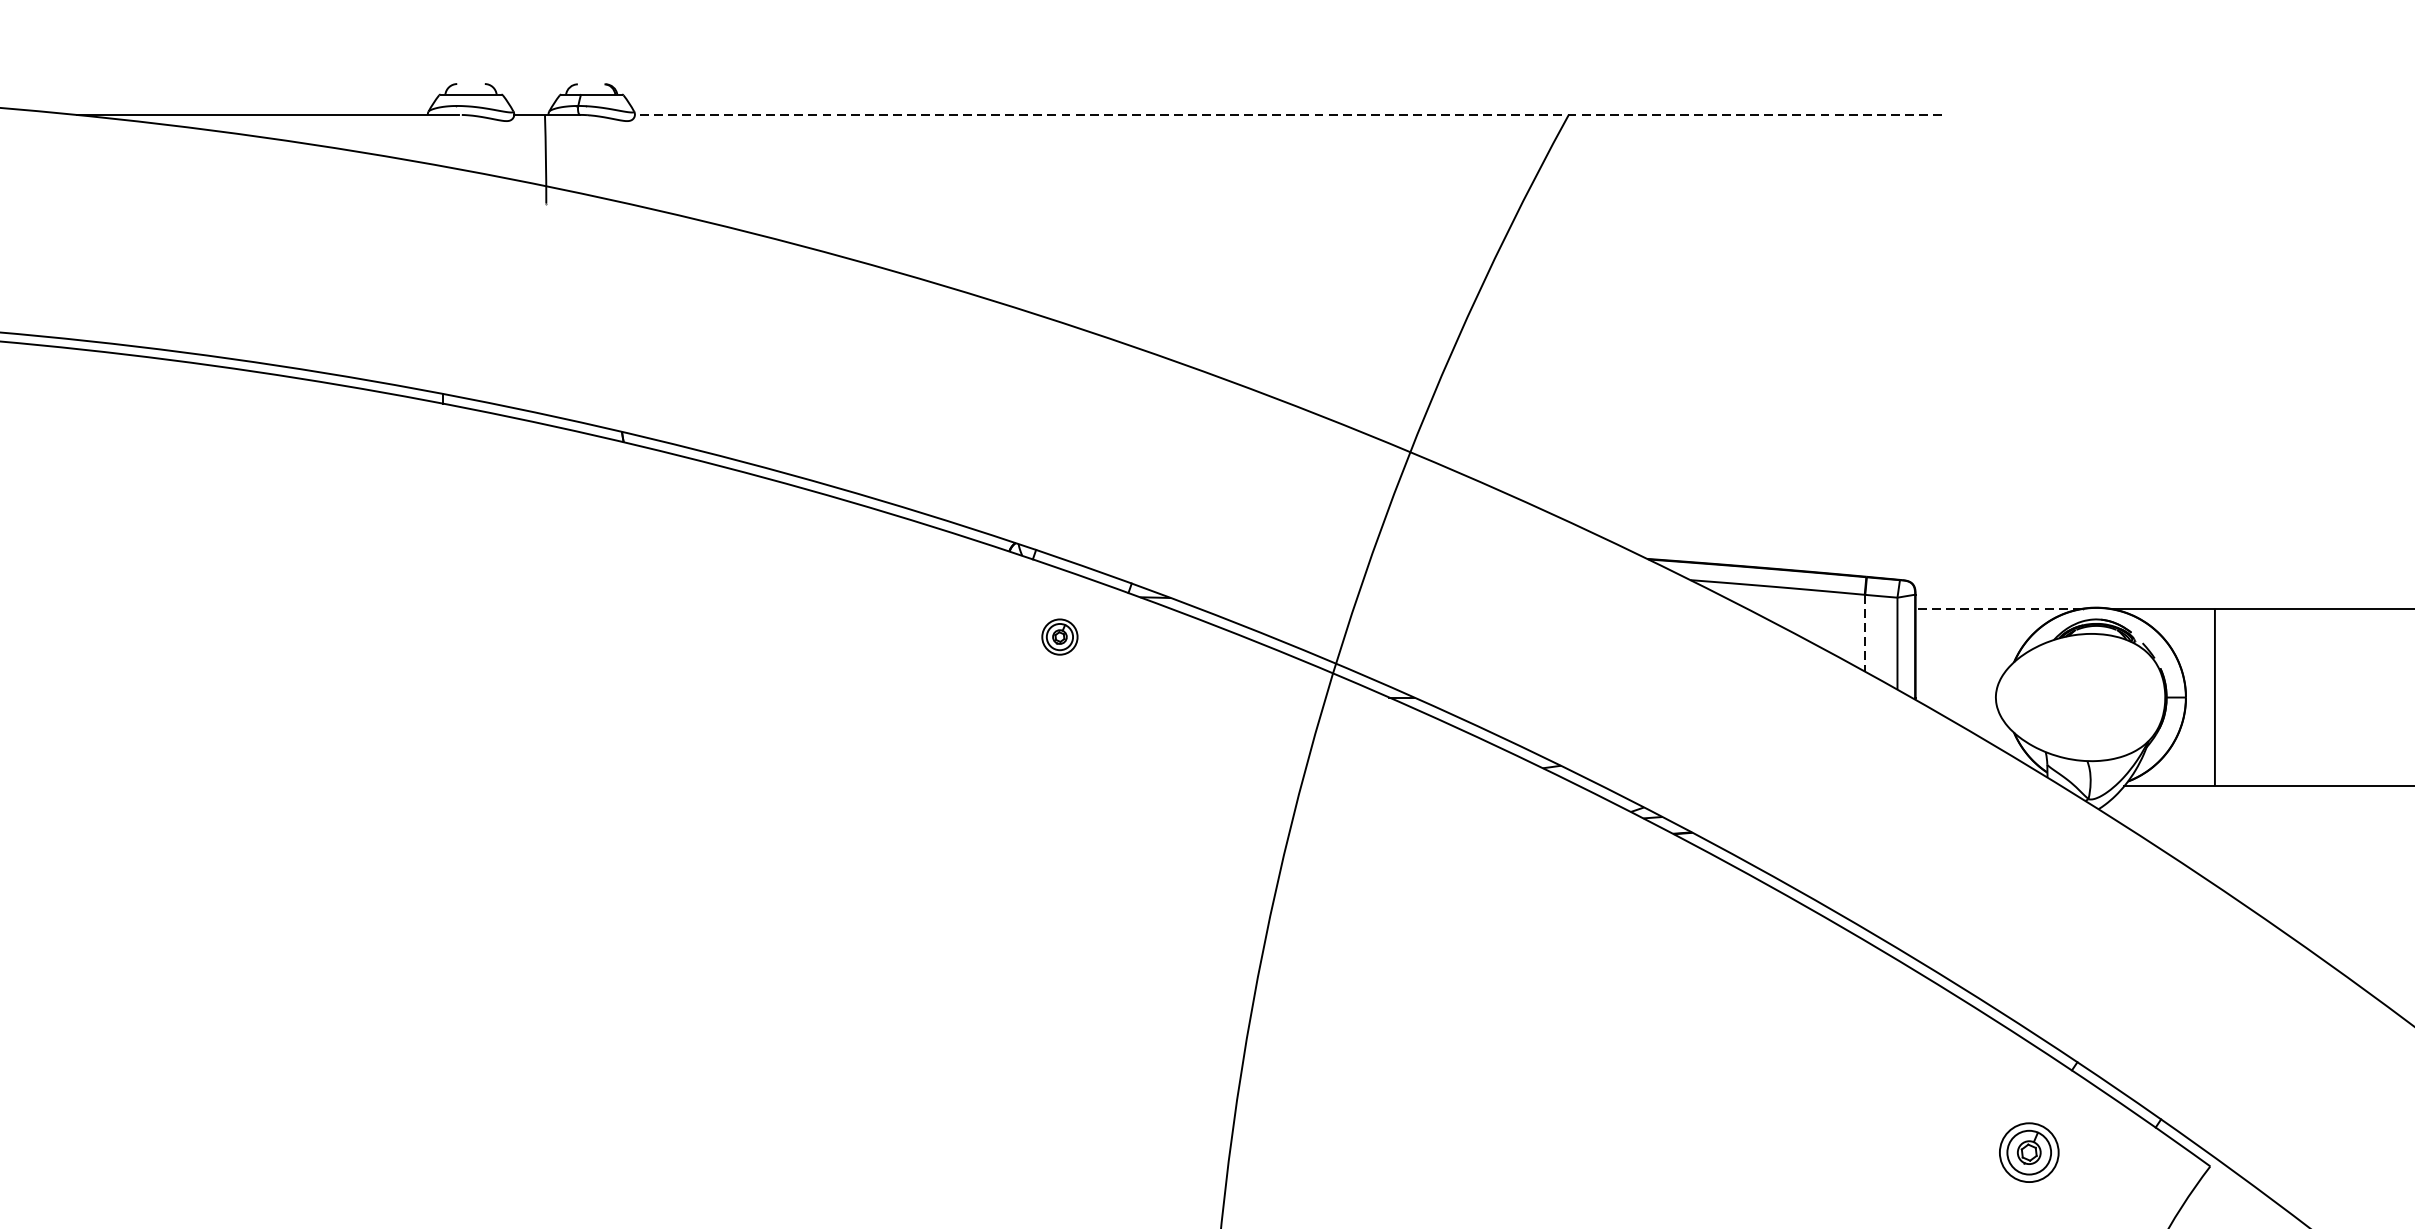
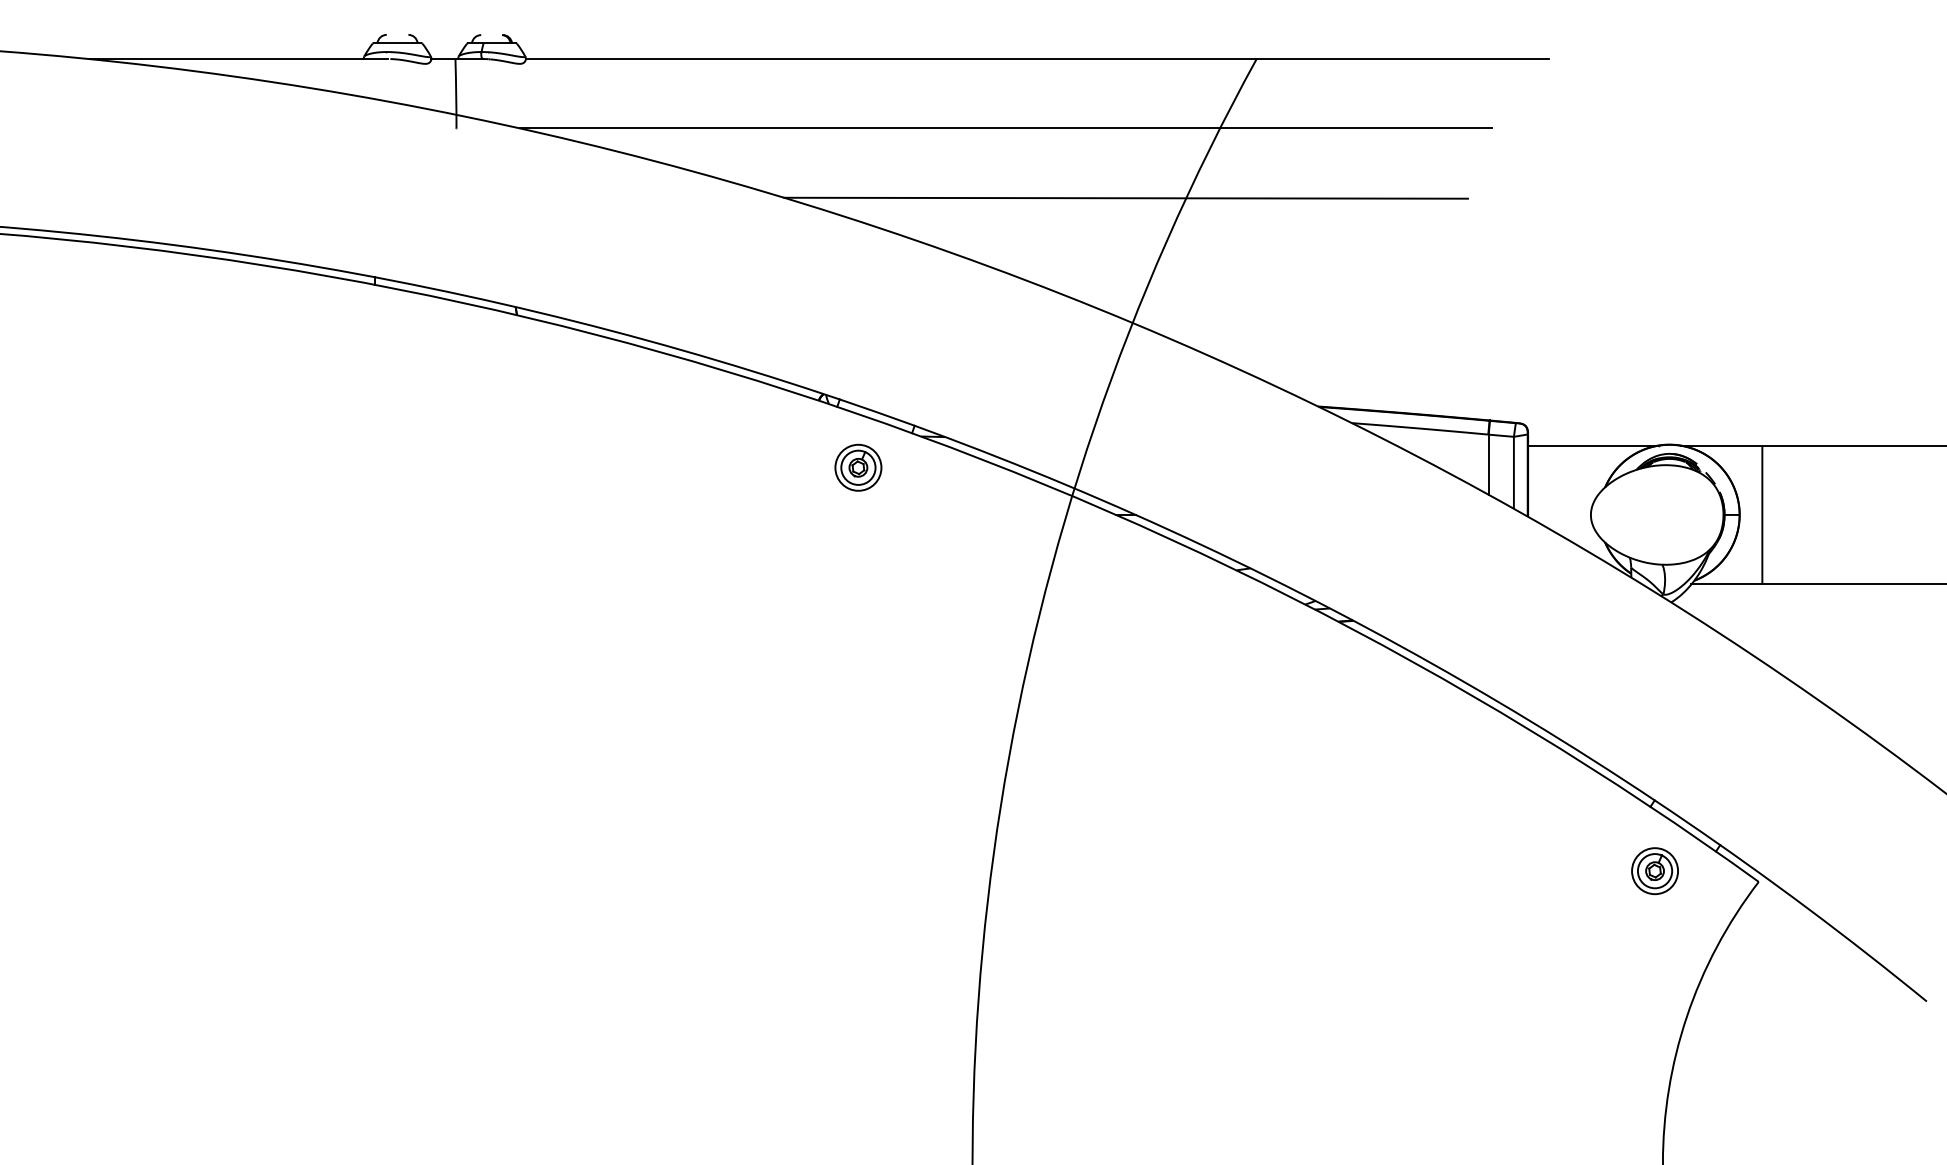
line: (1287, 115) -> (1036, 59), dashed -> solid
line: (1247, 203) -> (1005, 128), added
line: (1401, 291) -> (1125, 197), added
line: (1999, 608) -> (1593, 445), dashed -> solid
line: (1865, 634) -> (1488, 465), dashed -> solid
part: (1059, 636) -> (858, 467), size x1.67
part: (2028, 1153) -> (1654, 871), moved

